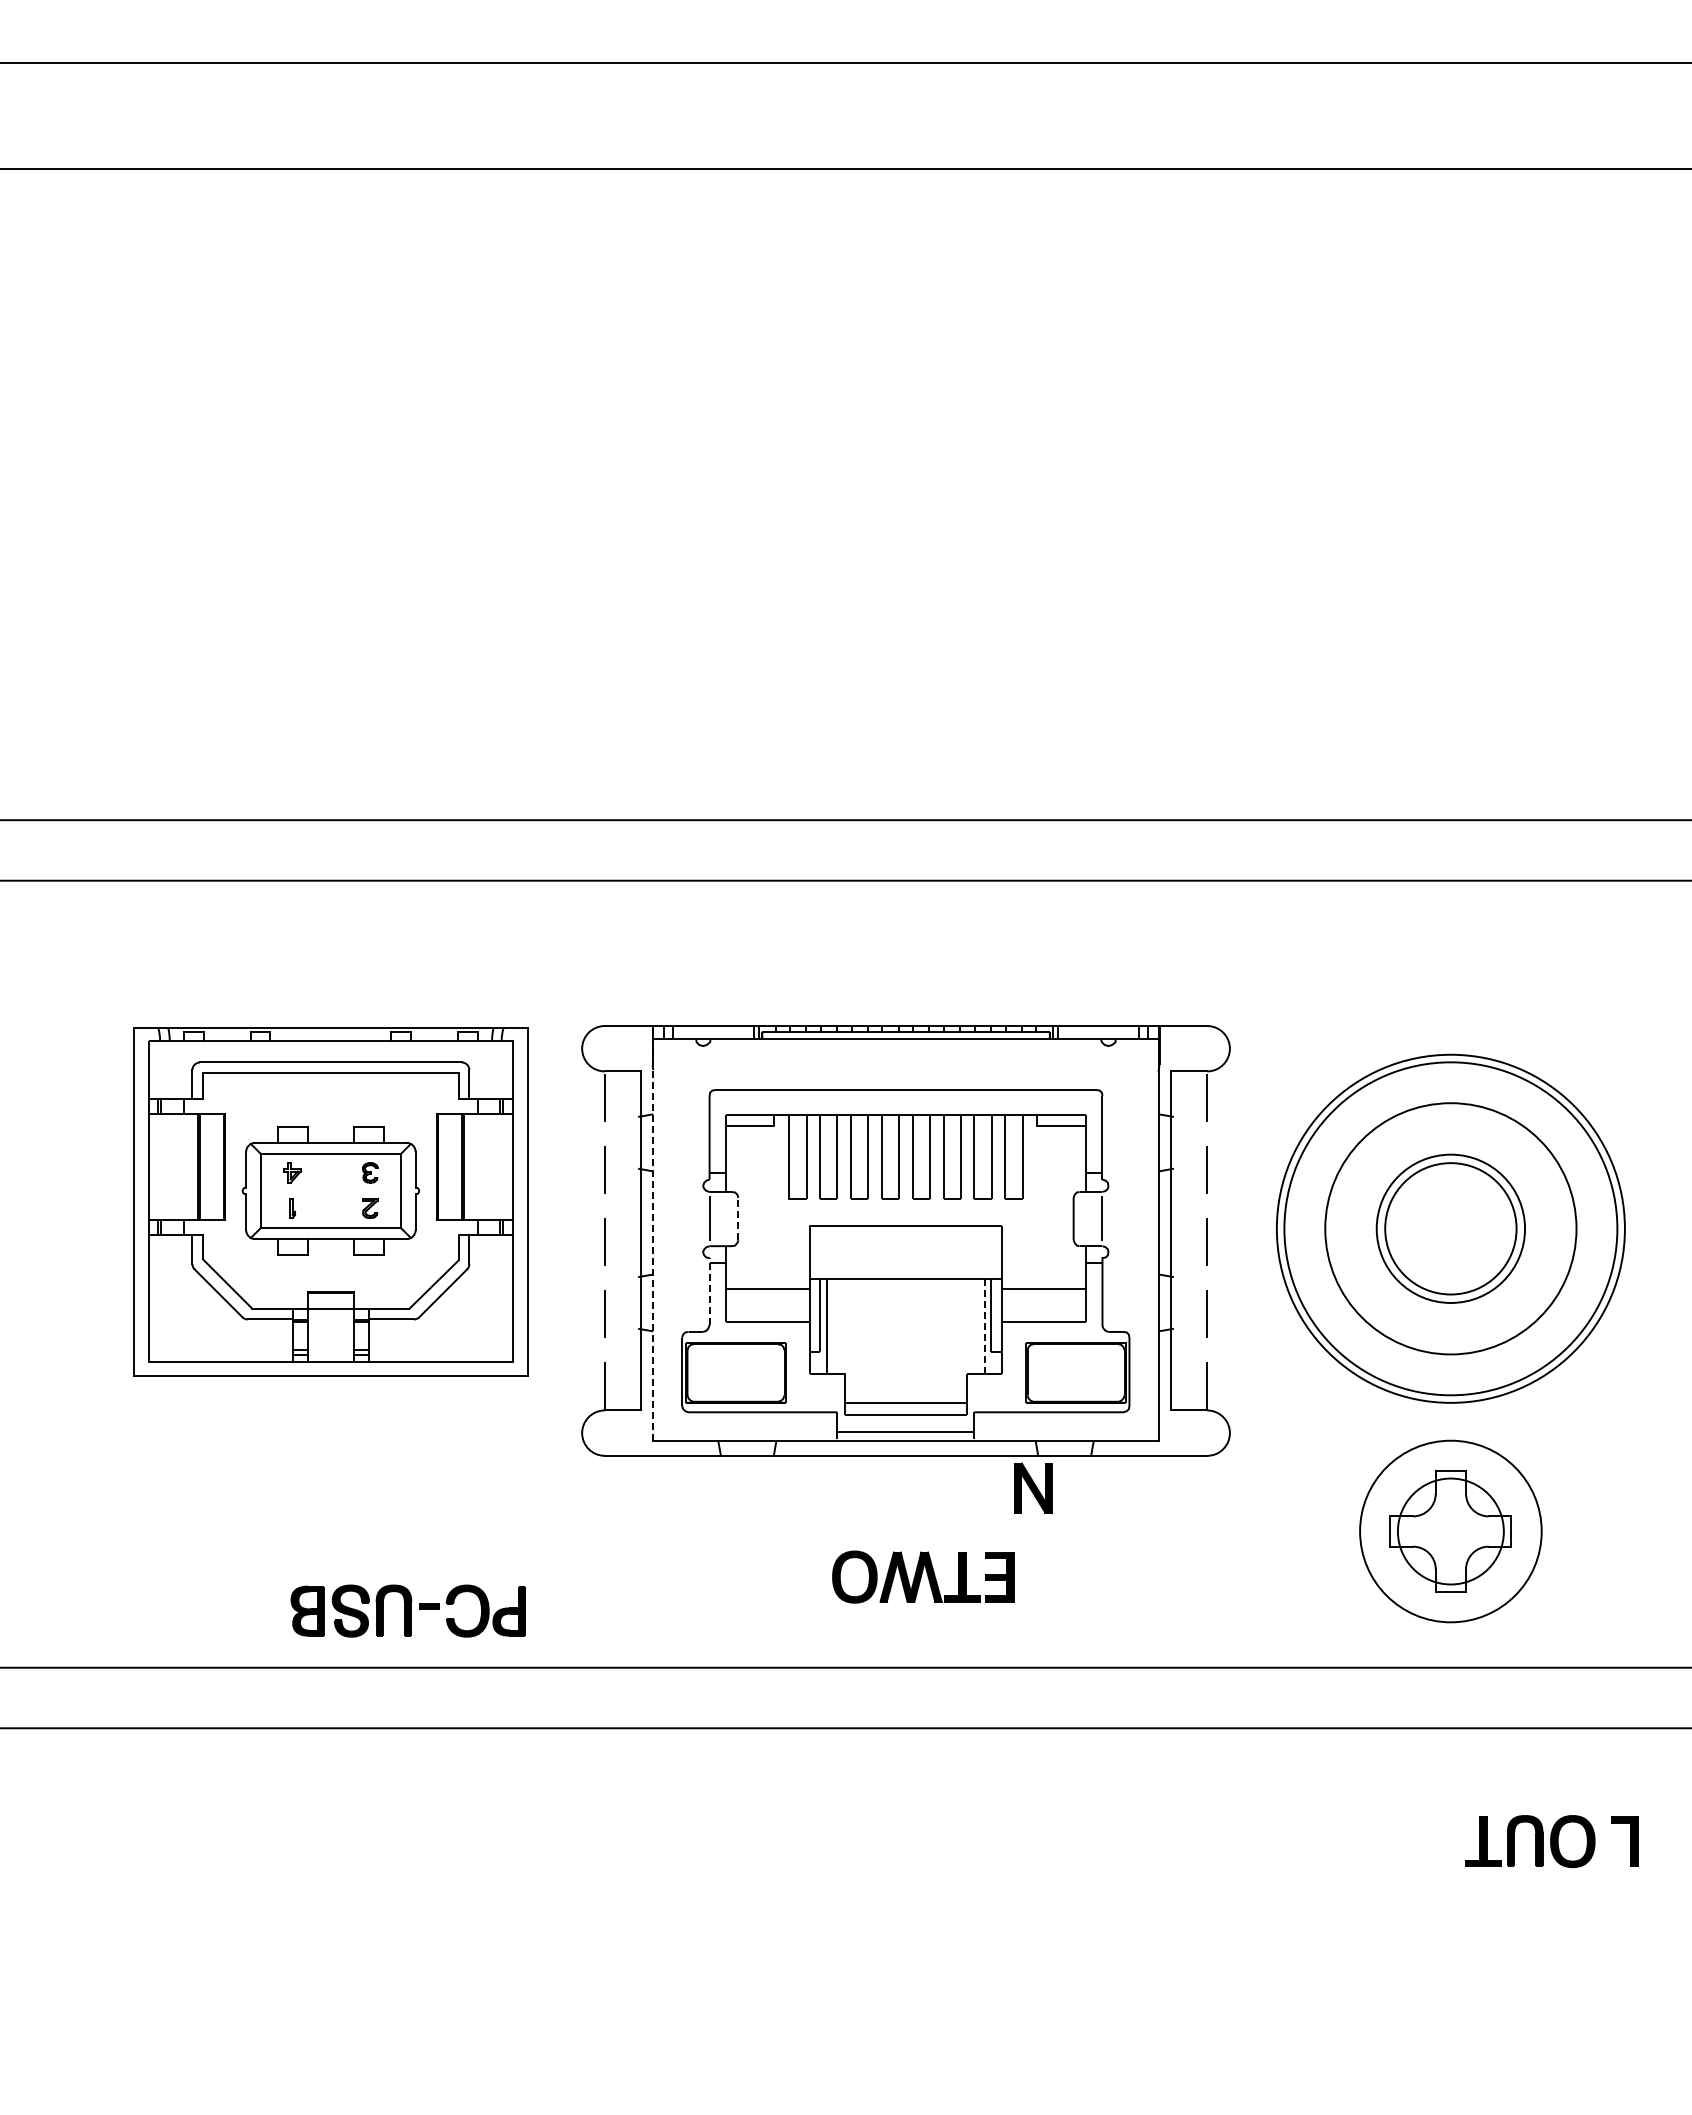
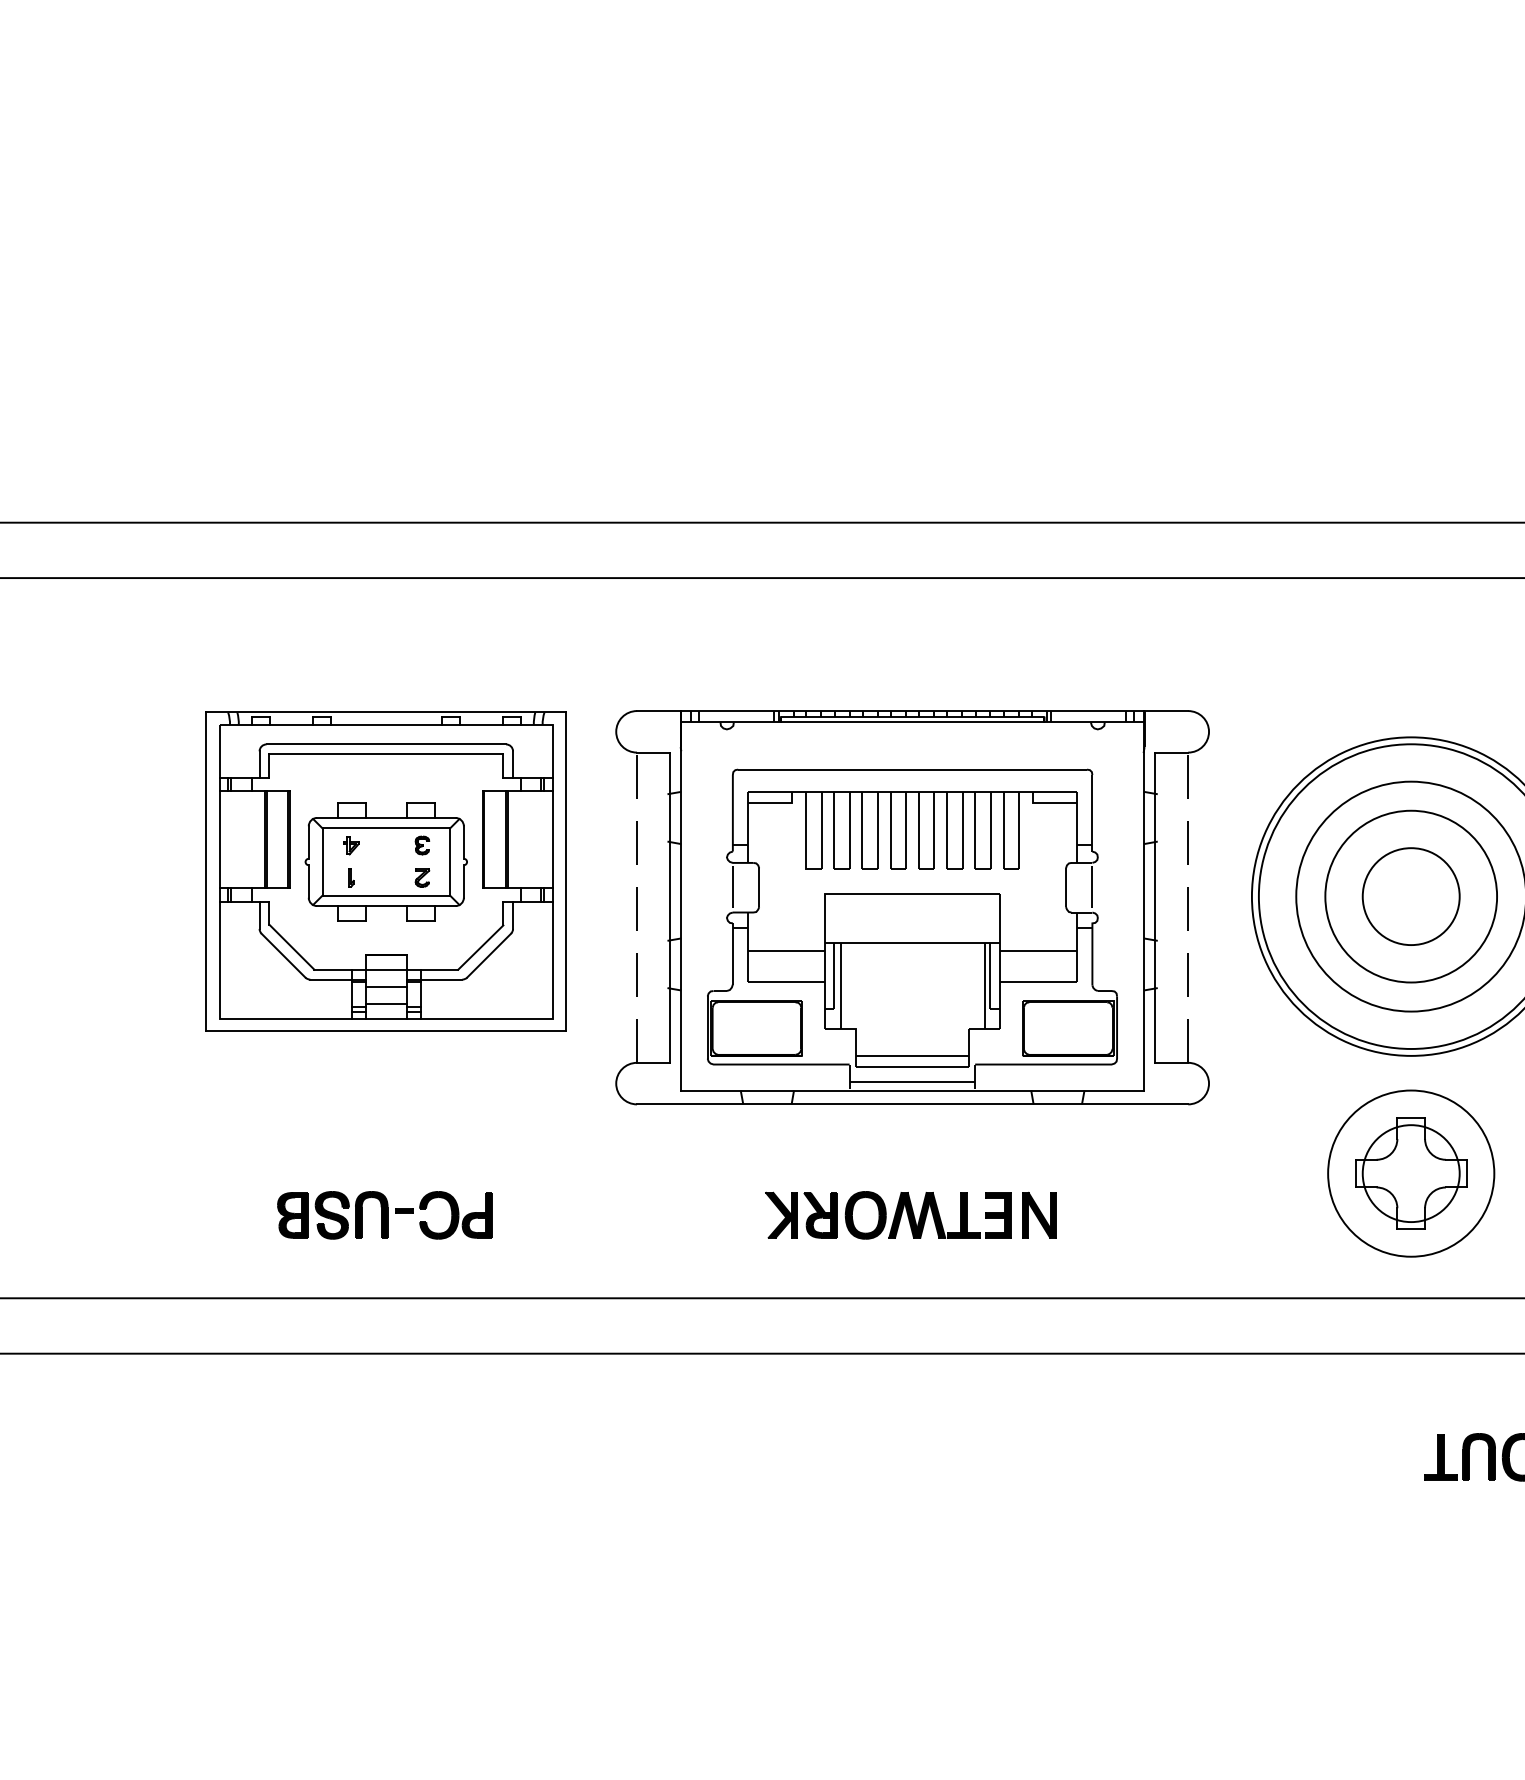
line: (738, 1218) -> (759, 887), dashed -> solid
circle: (1450, 1228) -> (1410, 896), size x0.71
circle: (1450, 1228) -> (1410, 896), size x1.43
line: (653, 1232) -> (681, 900), dashed -> solid
line: (709, 1290) -> (732, 953), dashed -> solid
line: (984, 1326) -> (984, 986), dashed -> solid
line: (330, 1327) -> (385, 986), added
line: (330, 1345) -> (385, 1003), added
part: (1033, 1487) -> (1039, 1214), moved
part: (783, 1576) -> (800, 1214), added
part: (407, 1610) -> (384, 1214), moved

